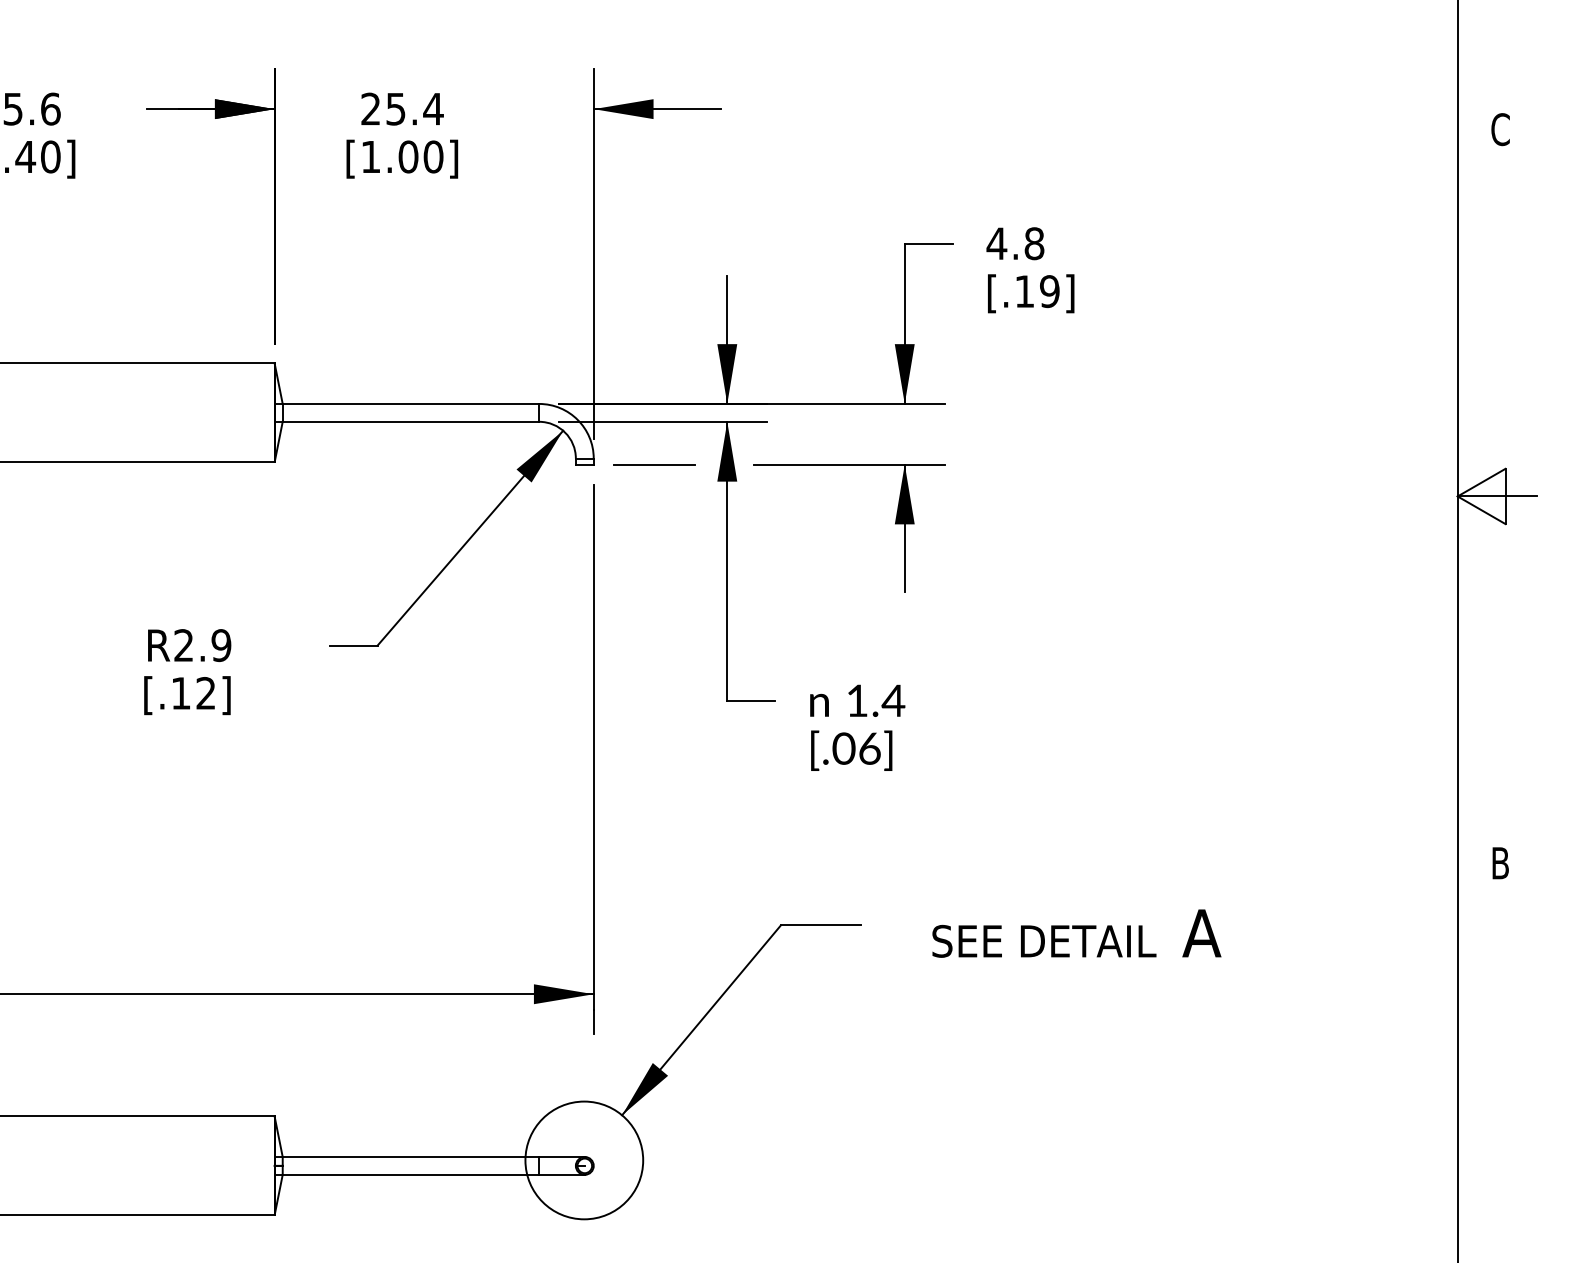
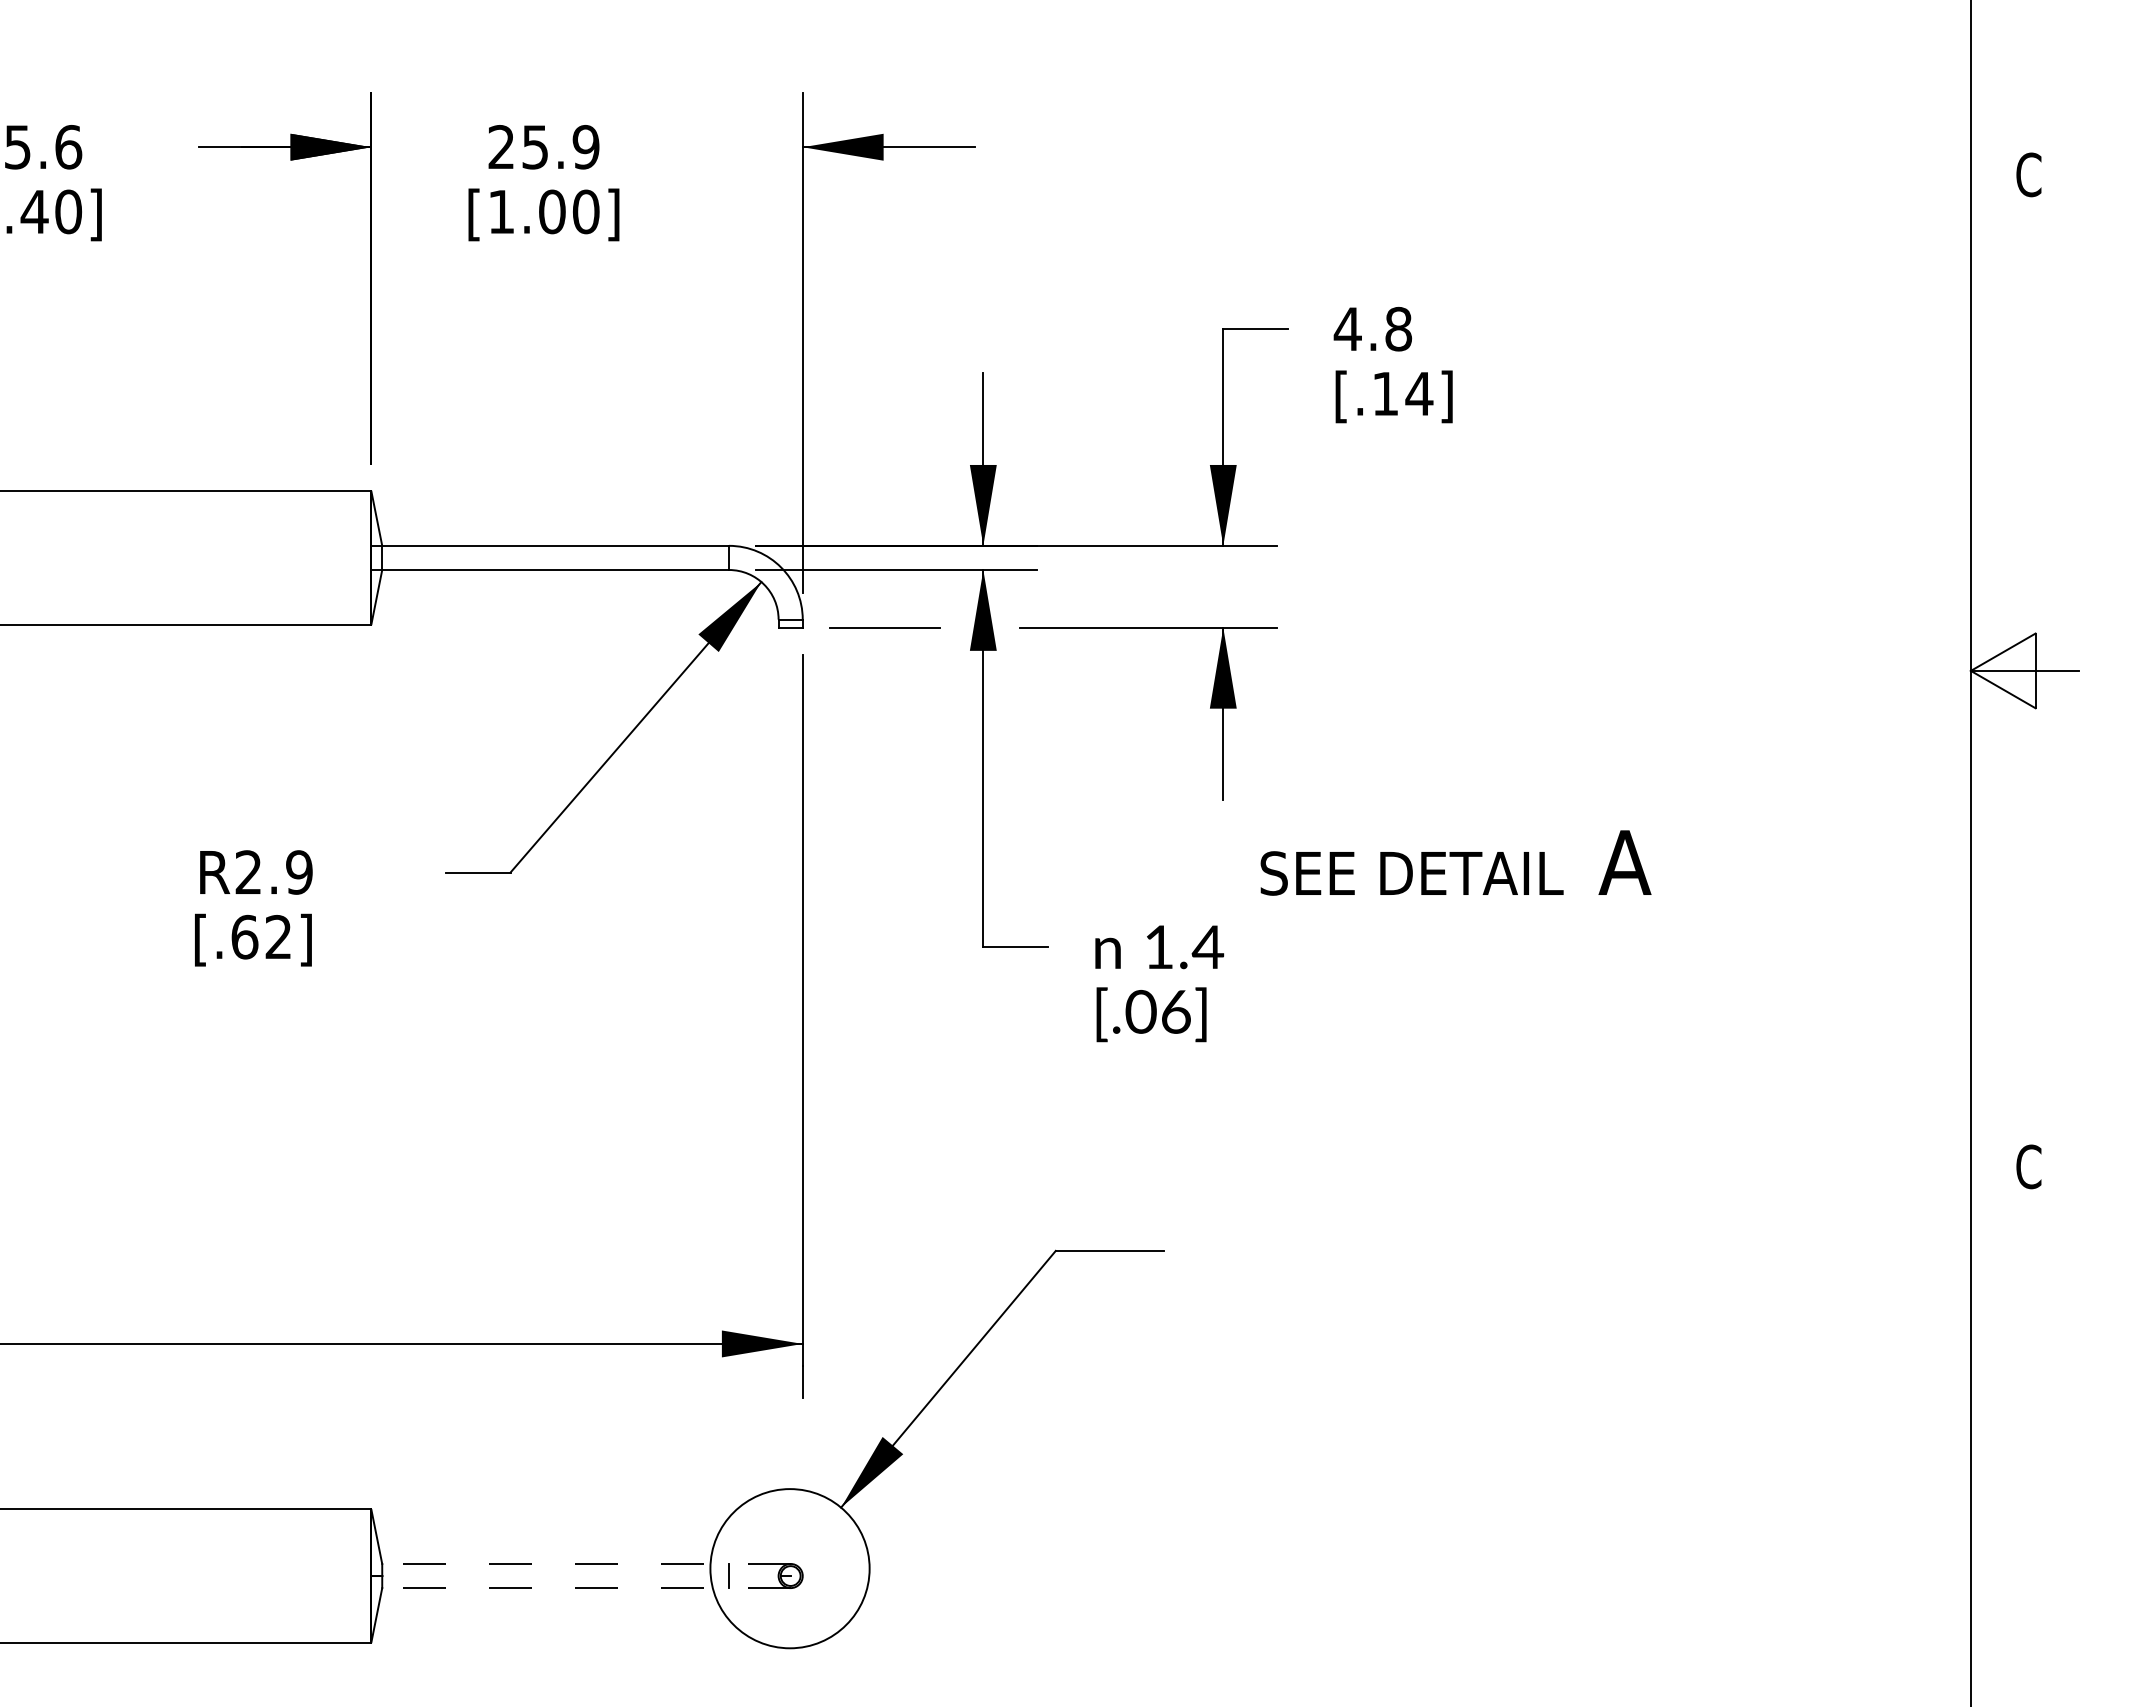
text: (433, 109) -> (586, 147), 25.4 -> 25.9
text: (1049, 291) -> (1419, 393), [.19] -> [.14]
text: (180, 692) -> (244, 936), [.12] -> [.62]
text: (1500, 862) -> (2028, 1166), B -> C
text: (1076, 933) -> (1455, 862), moved
line: (430, 1156) -> (581, 1563), solid -> dashed
line: (430, 1175) -> (581, 1588), solid -> dashed

